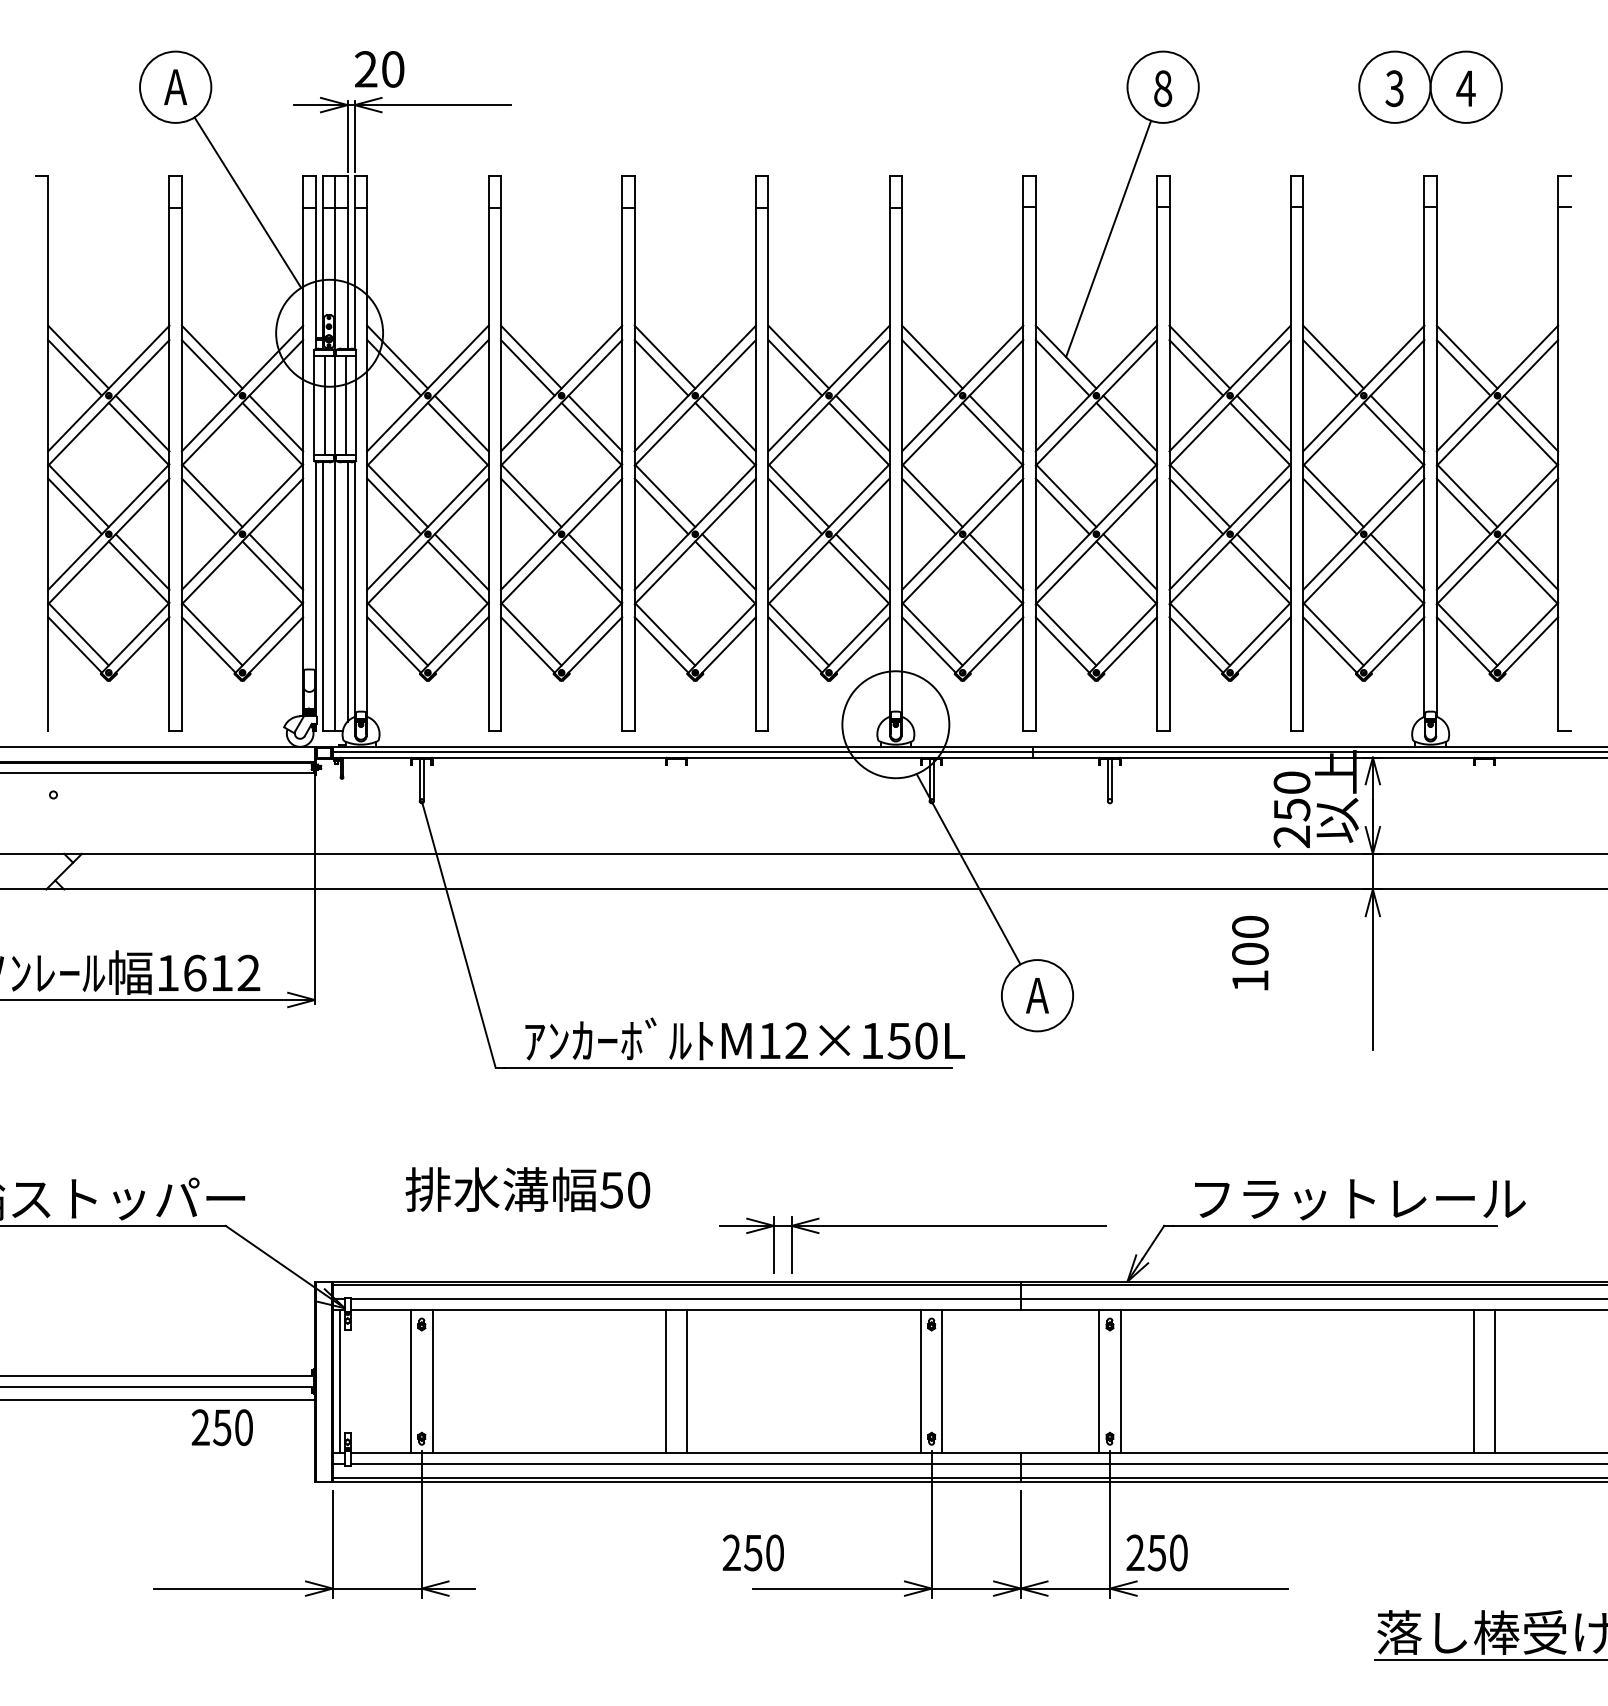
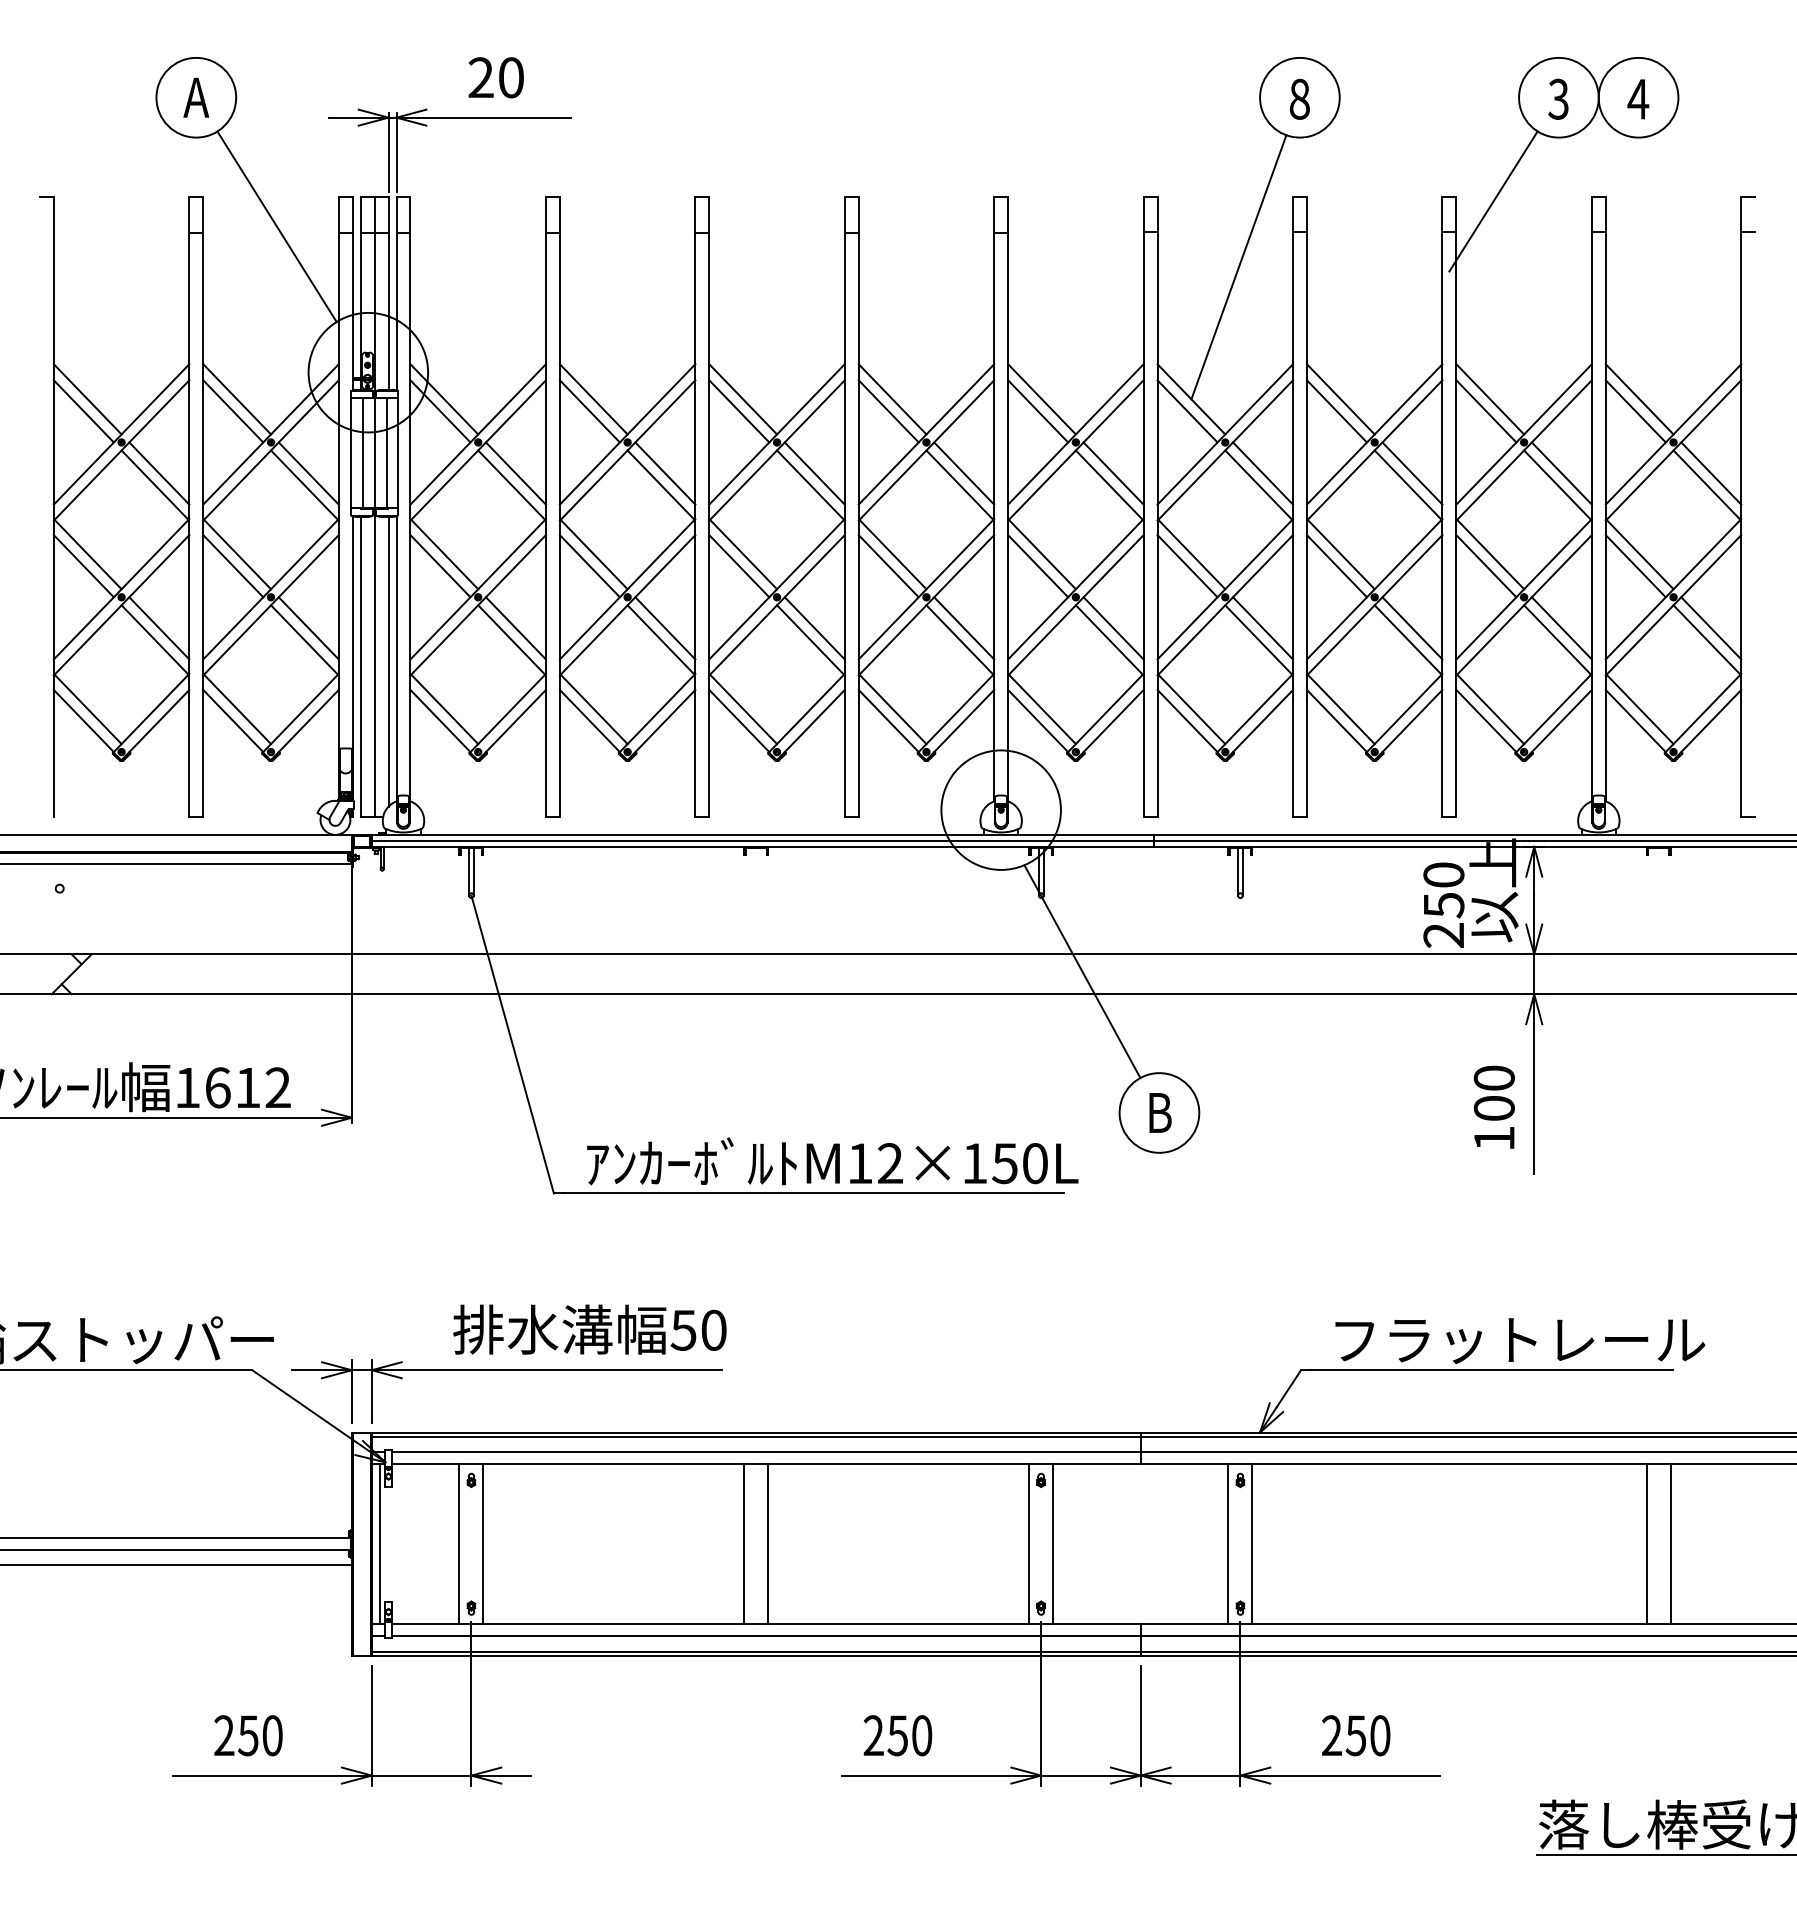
text: (378, 69) -> (495, 77), moved
line: (1336, 180) -> (1493, 201), added
text: (1249, 952) -> (1493, 1106), moved
text: (1037, 995) -> (1159, 1112), A -> B
part: (912, 1226) -> (506, 1370), moved
text: (222, 1427) -> (248, 1735), moved
text: (752, 1552) -> (897, 1735), moved
text: (1157, 1552) -> (1356, 1735), moved

